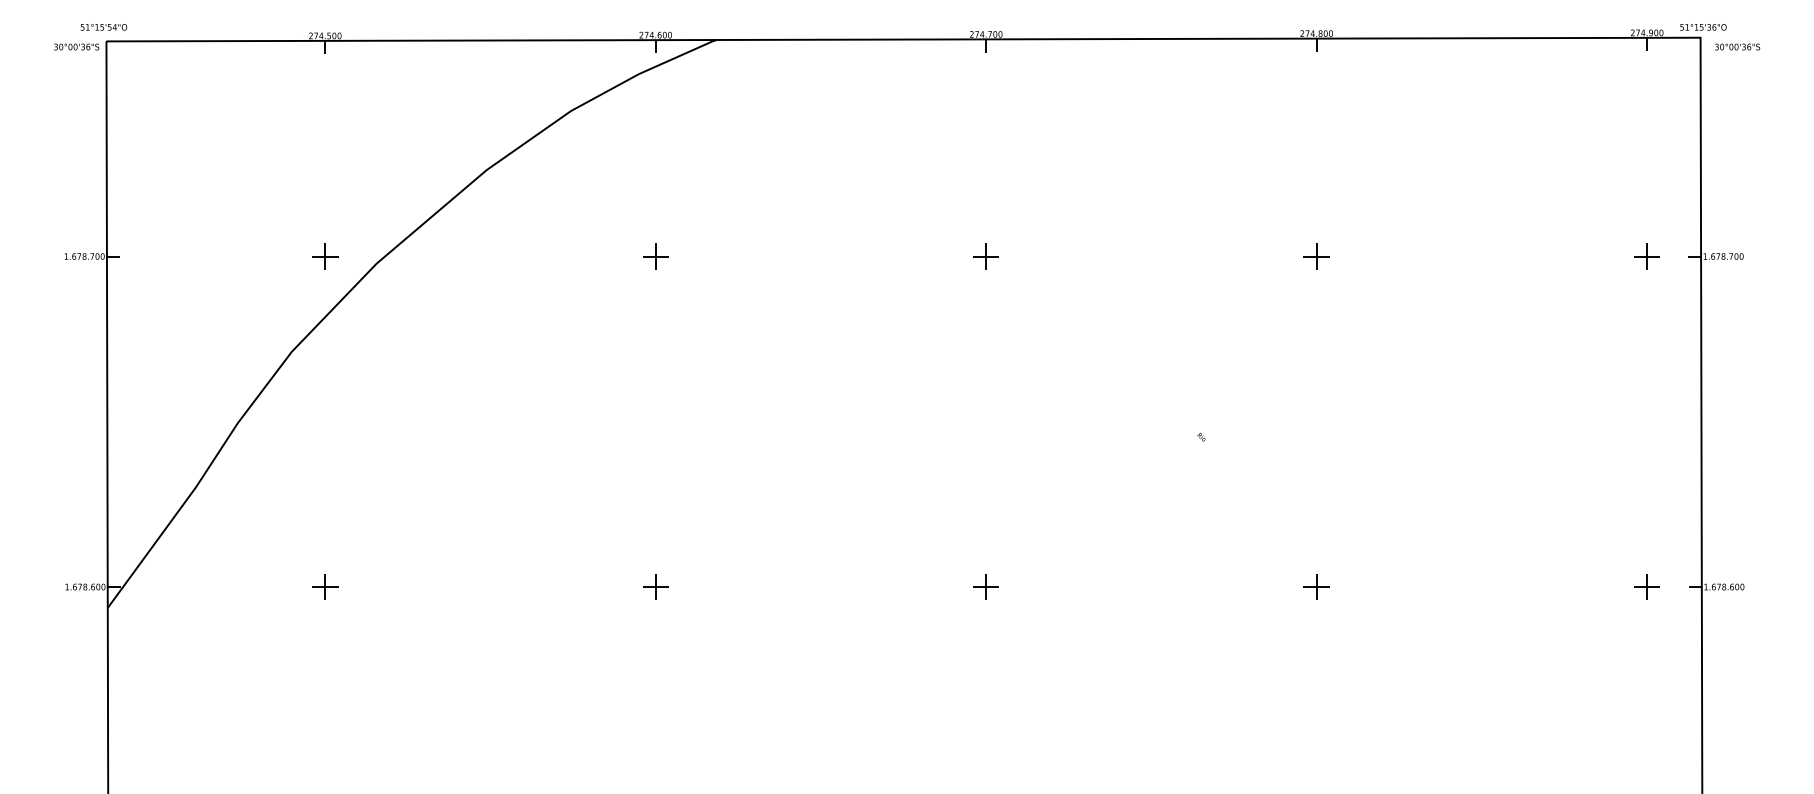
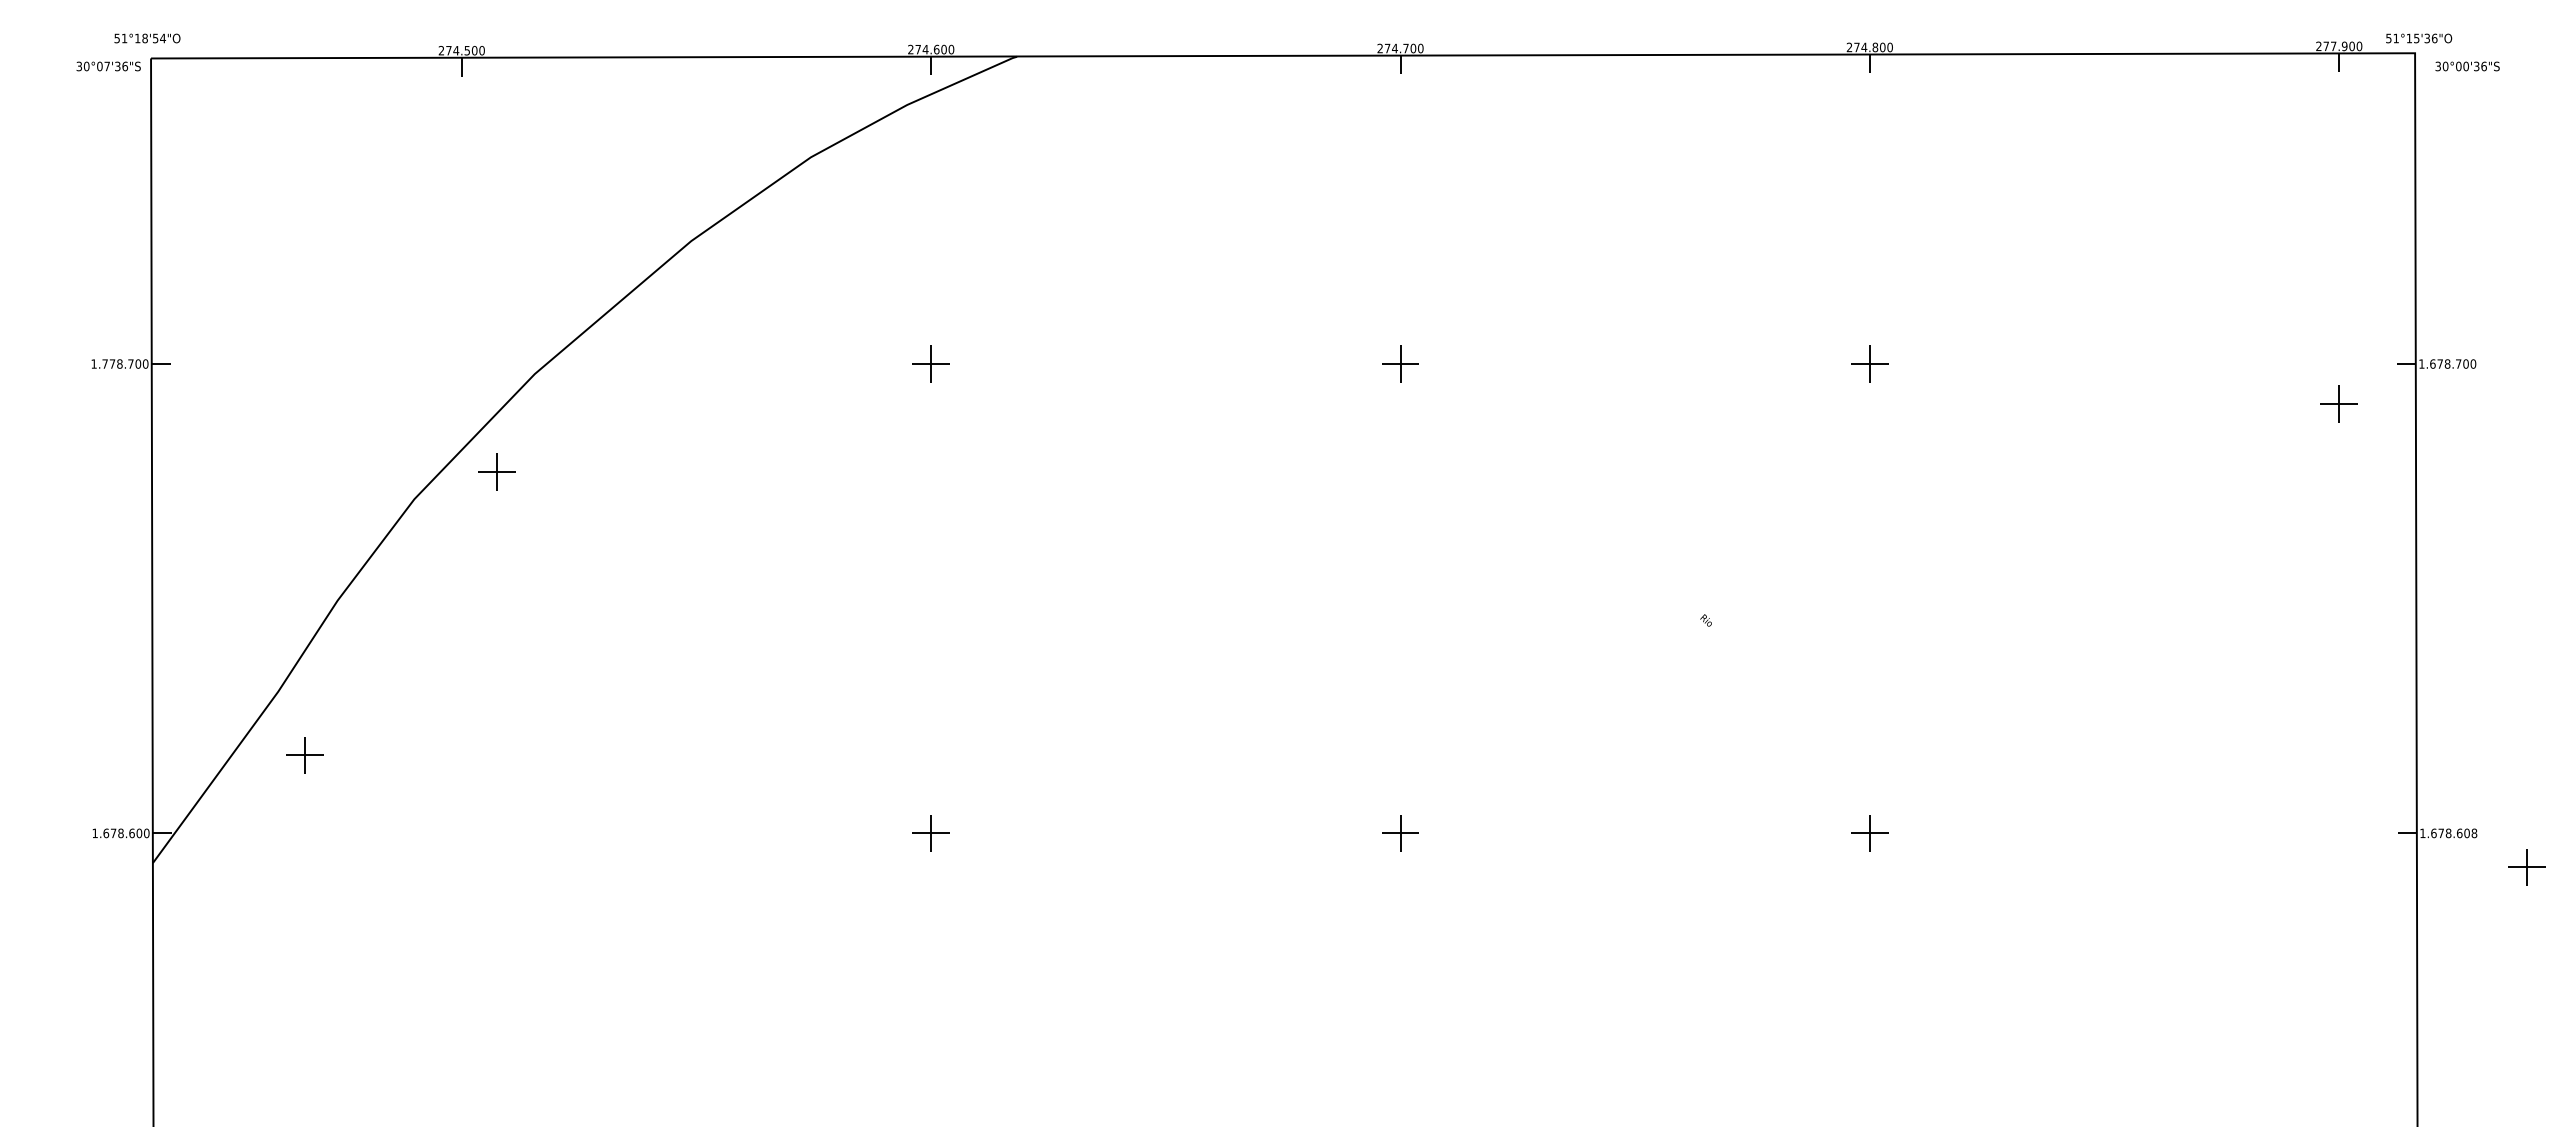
text: (101, 27) -> (144, 38), 51°15'54"O -> 51°18'54"O
text: (1643, 32) -> (2333, 45), 274.900 -> 277.900
text: (75, 47) -> (107, 66), 30°00'36"S -> 30°07'36"S
text: (74, 256) -> (105, 363), 1.678.700 -> 1.778.700
part: (325, 256) -> (496, 471), moved
part: (1646, 256) -> (2338, 403), moved
part: (325, 587) -> (304, 755), moved
part: (1646, 587) -> (2526, 867), moved
text: (1742, 587) -> (2474, 833), 1.678.600 -> 1.678.608

